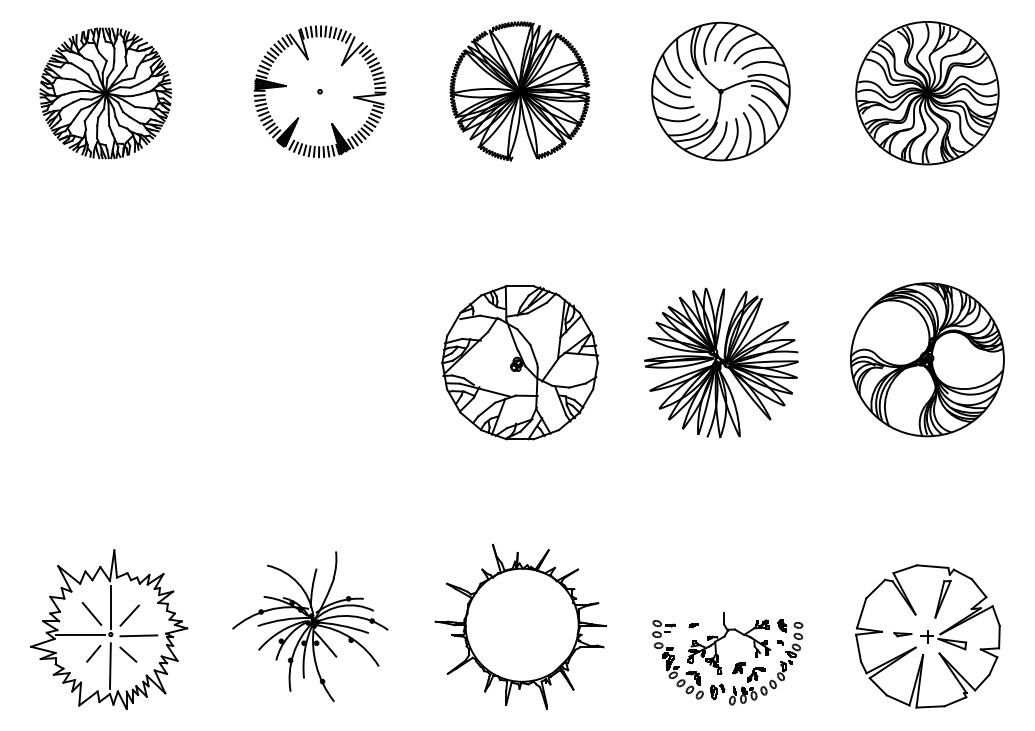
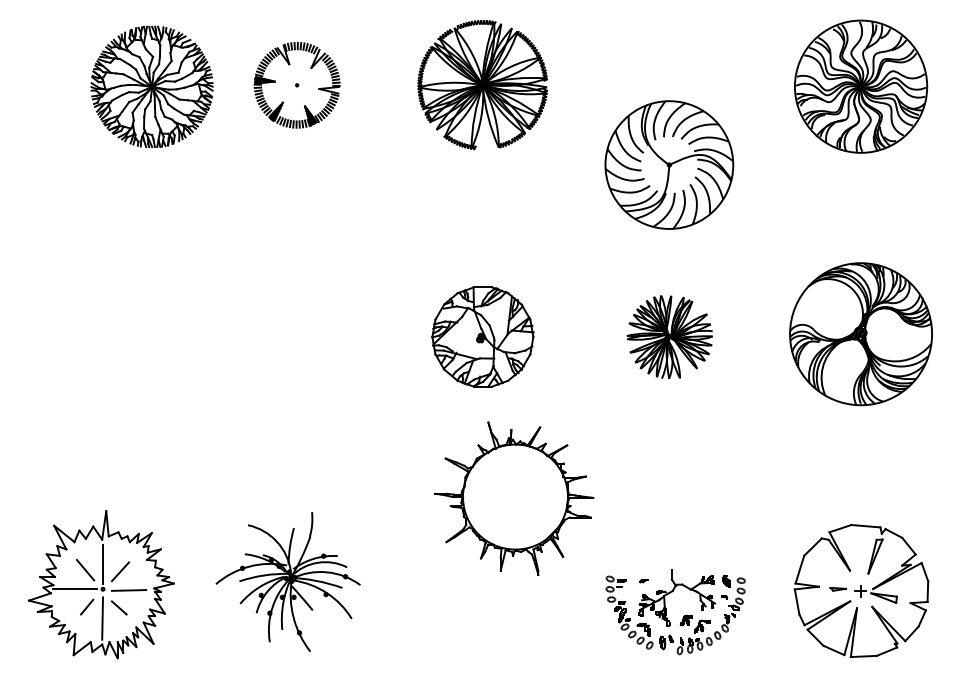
part: (319, 91) -> (296, 85), size x0.7
part: (720, 91) -> (668, 164), moved
part: (105, 93) -> (151, 87), moved
part: (519, 362) -> (482, 336), size x0.7
part: (721, 362) -> (669, 336), size x0.6
part: (520, 626) -> (513, 498), moved

